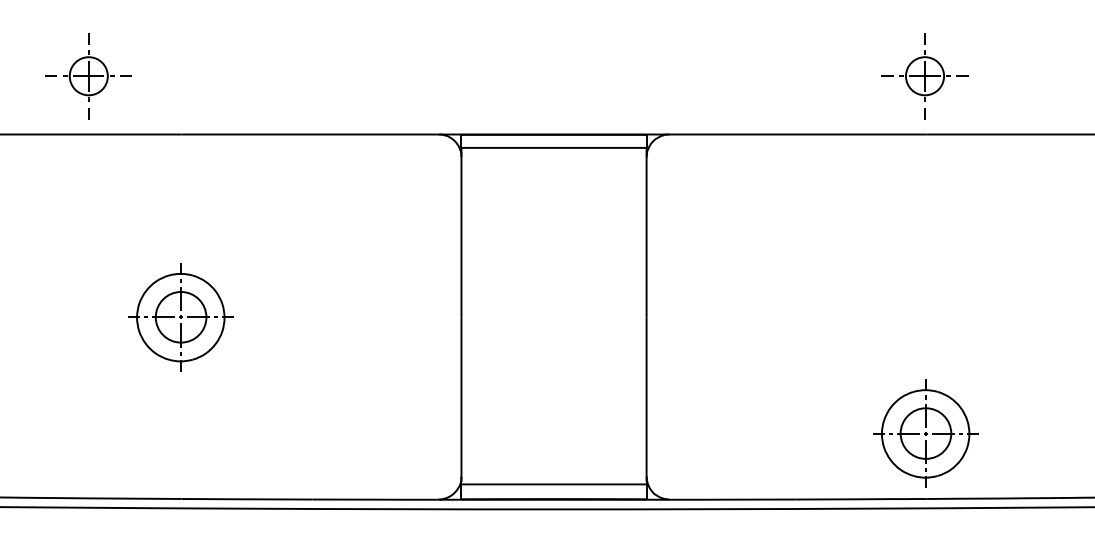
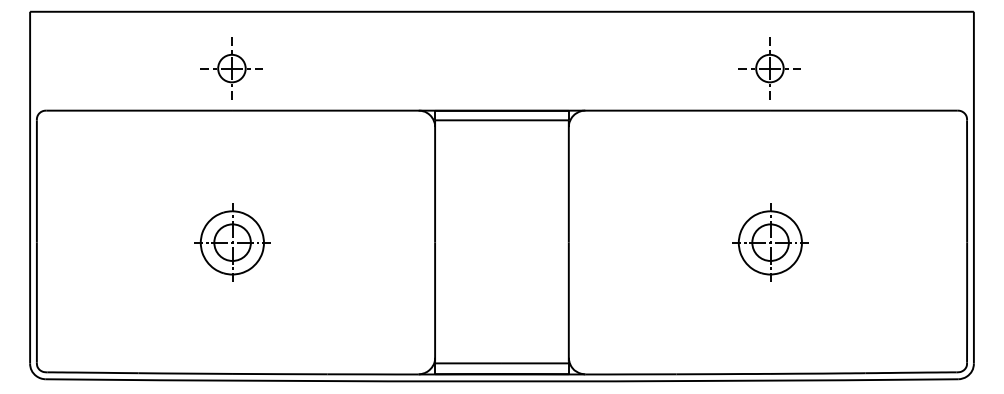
part: (88, 76) -> (231, 68), moved
part: (925, 433) -> (770, 242), moved

